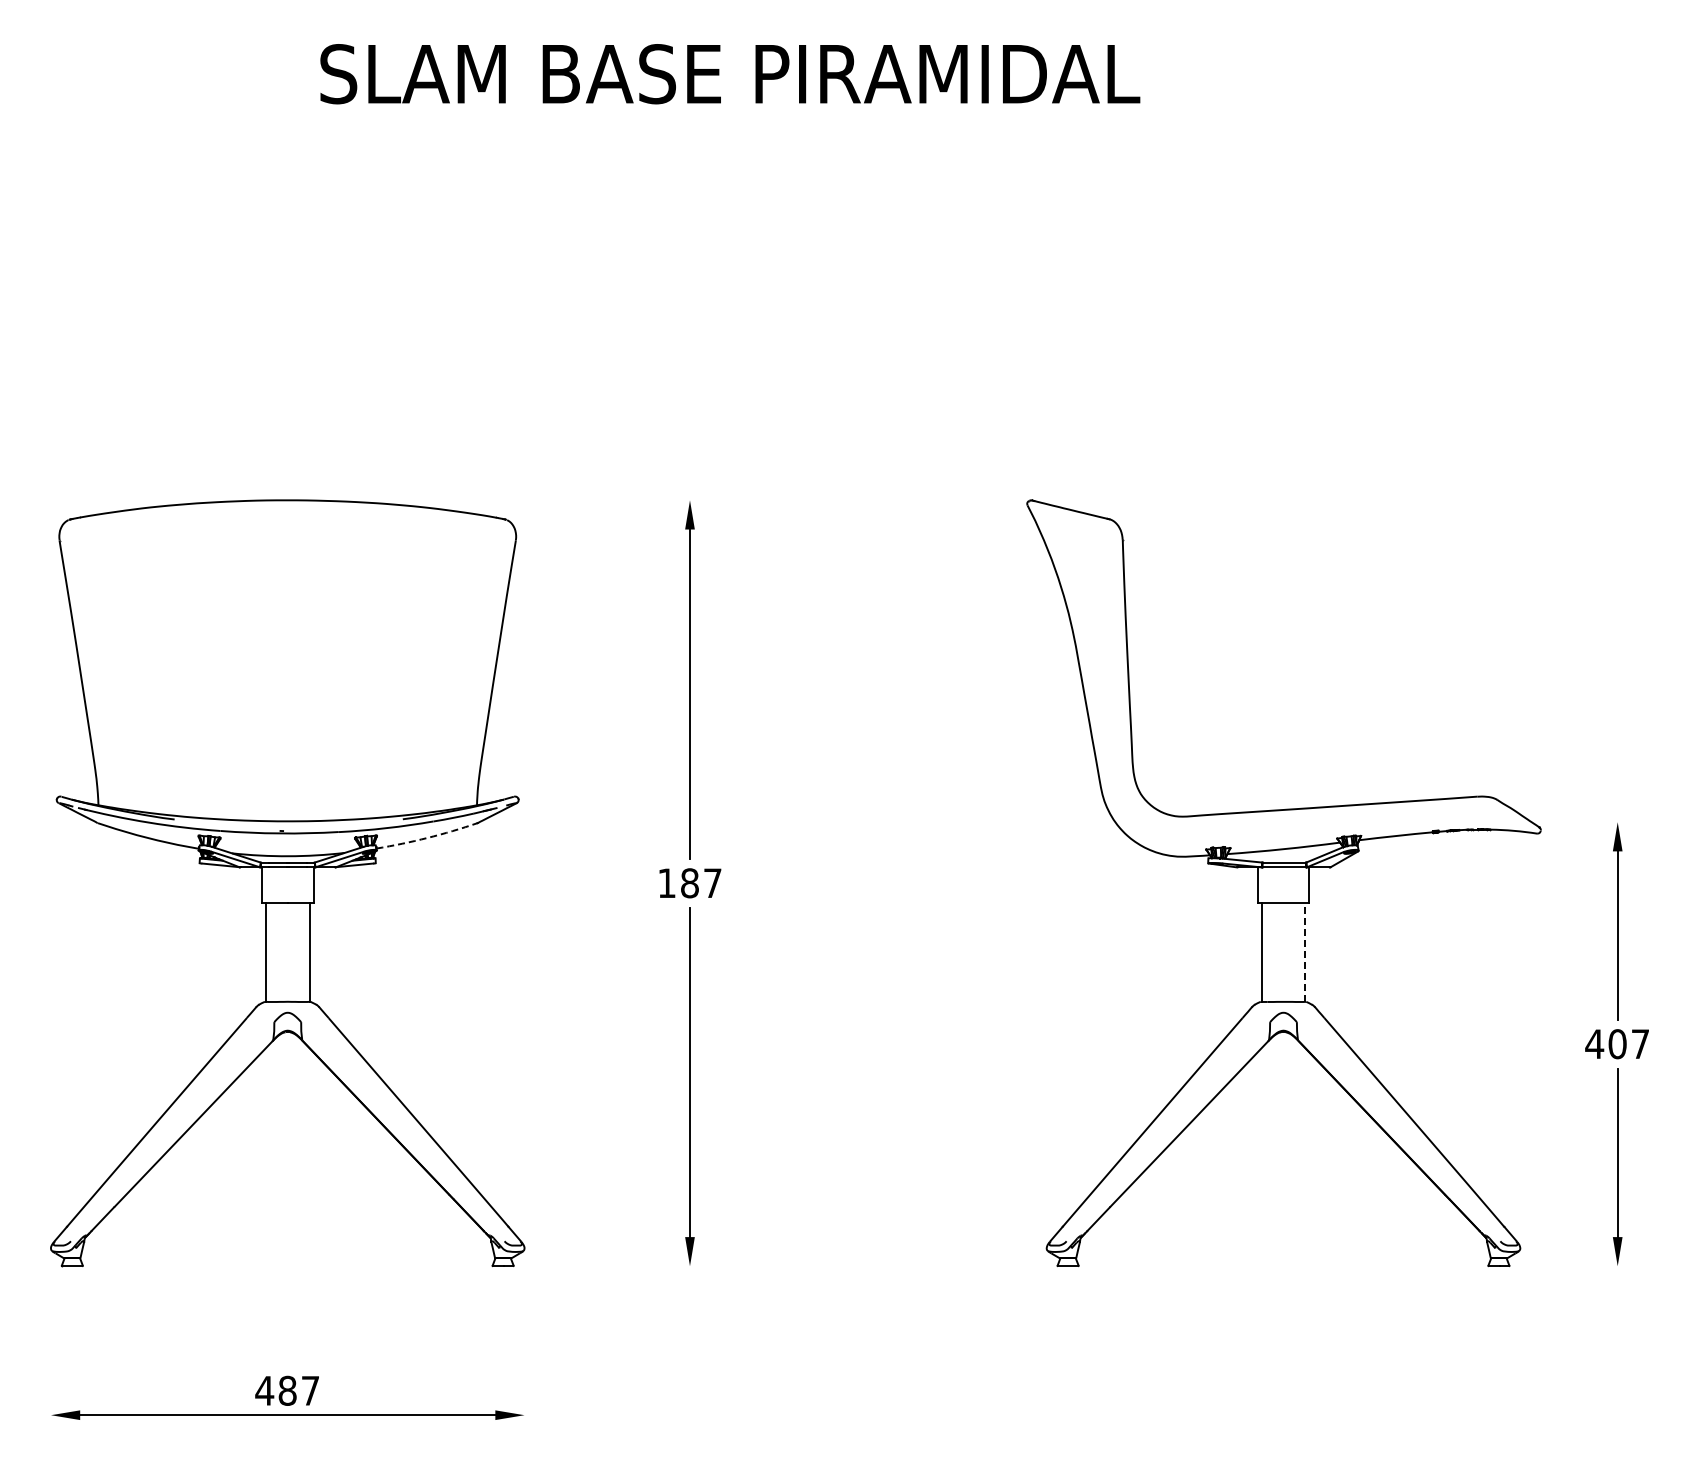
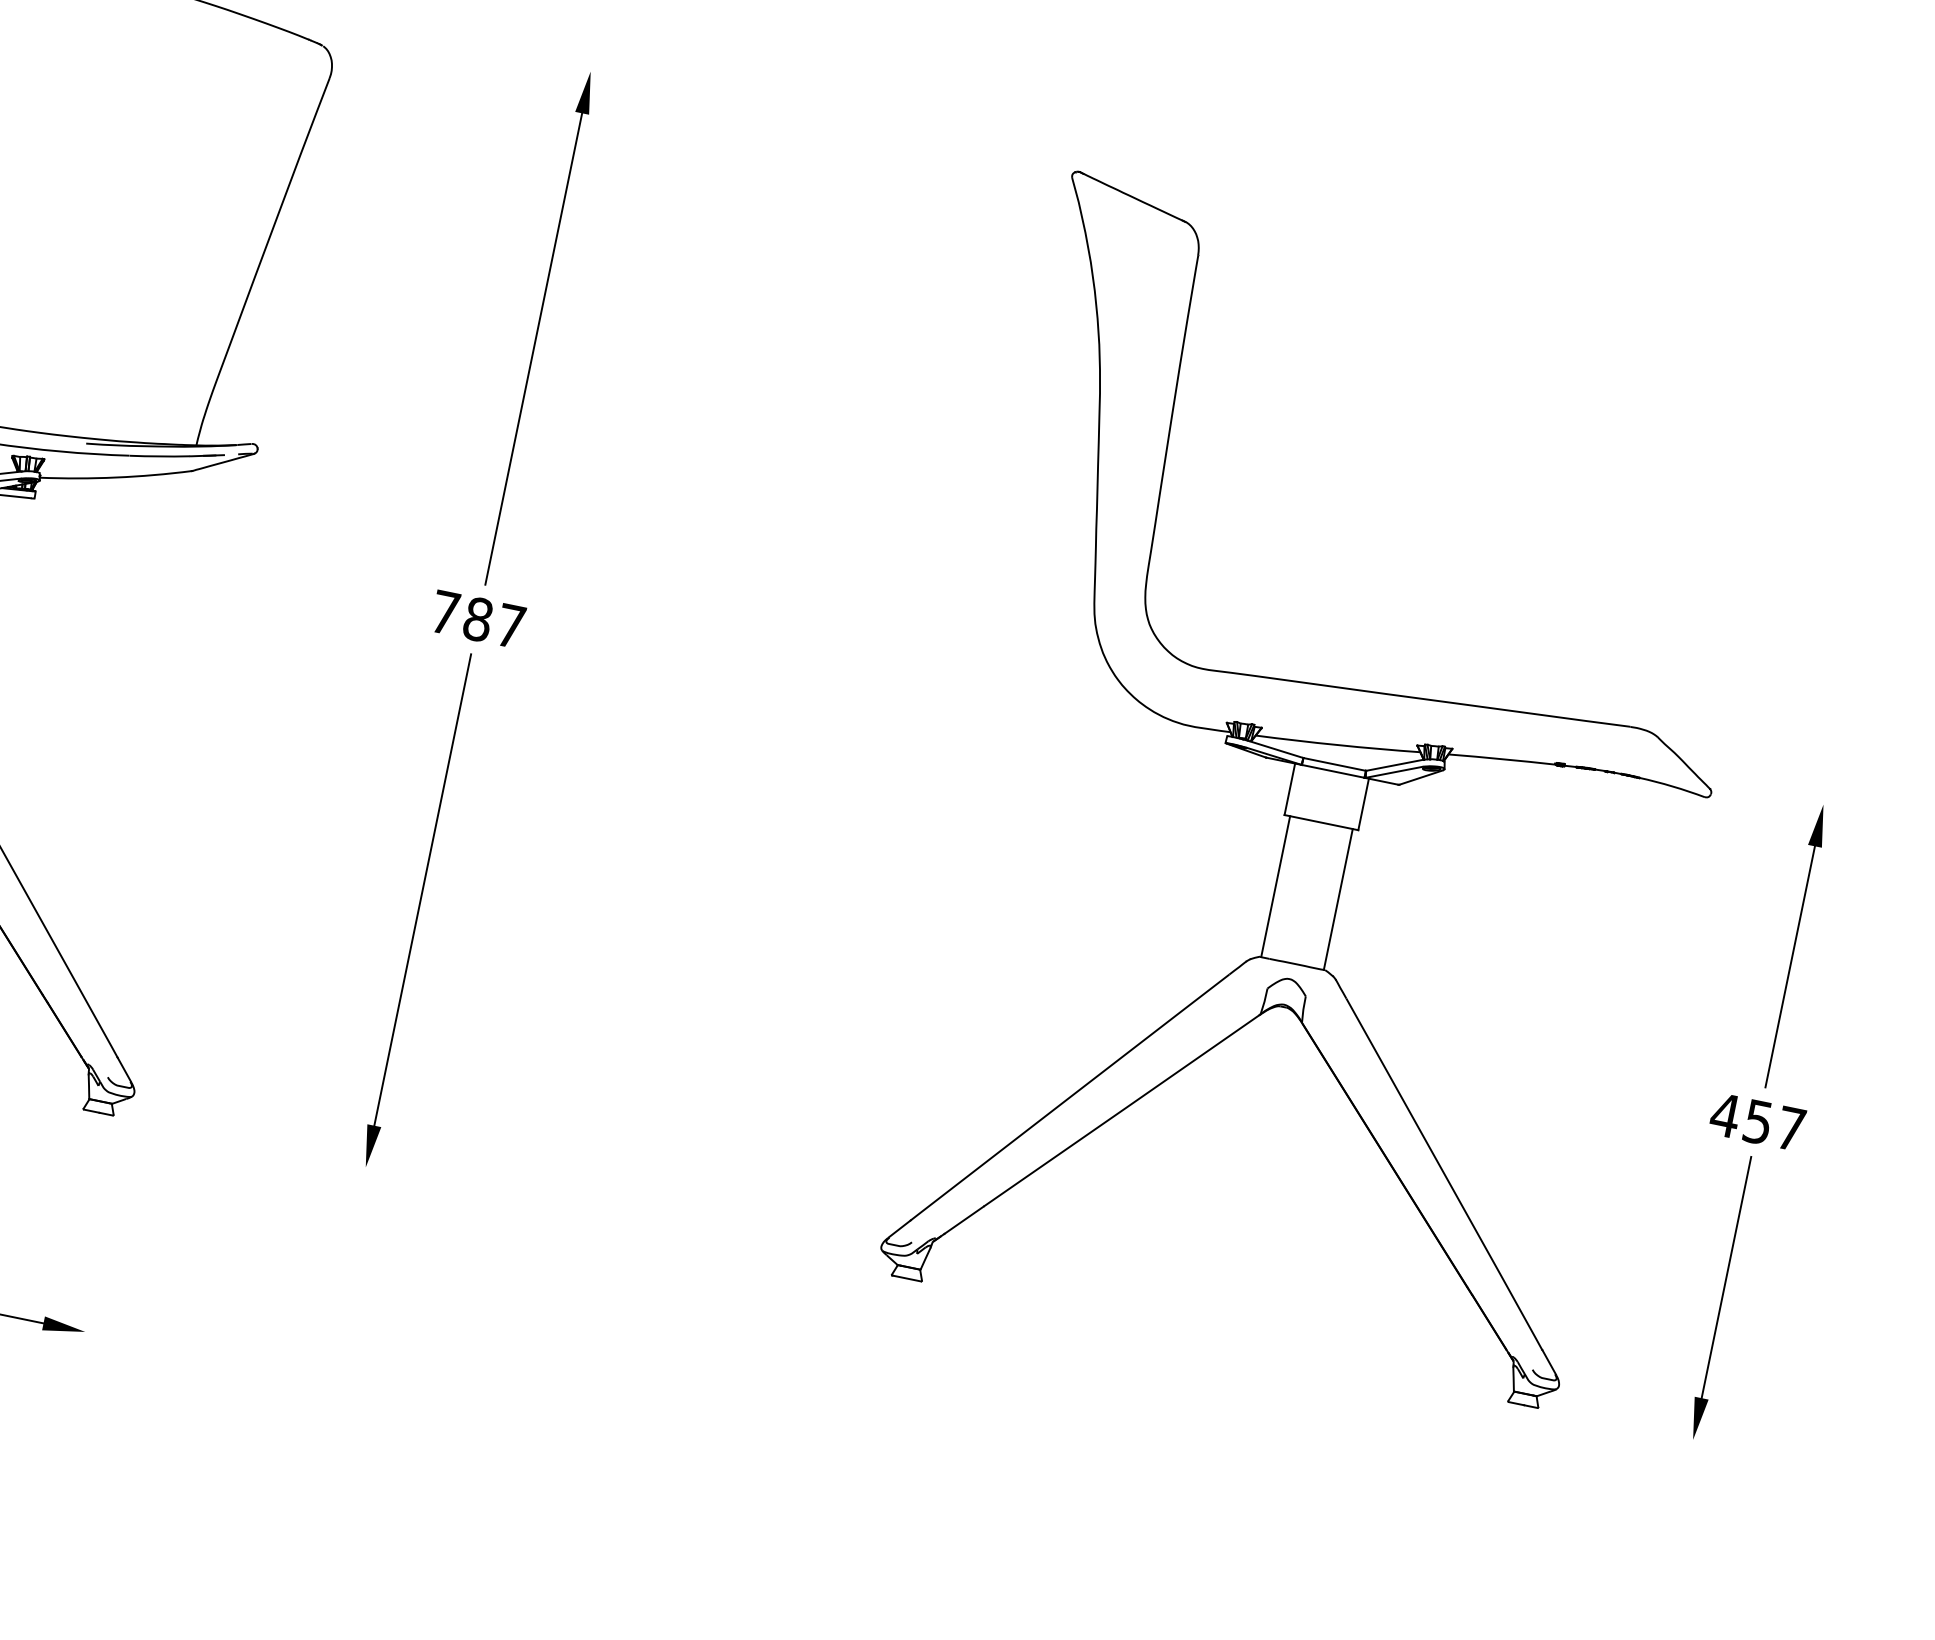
arc: (427, 837) -> (116, 476), dashed -> solid
text: (666, 882) -> (444, 611), 187 -> 787
line: (1305, 952) -> (1338, 899), dashed -> solid
text: (1617, 1044) -> (1757, 1122), 407 -> 457

